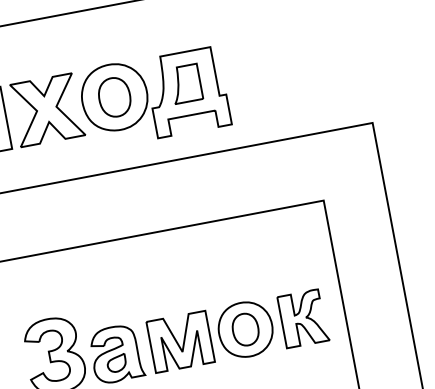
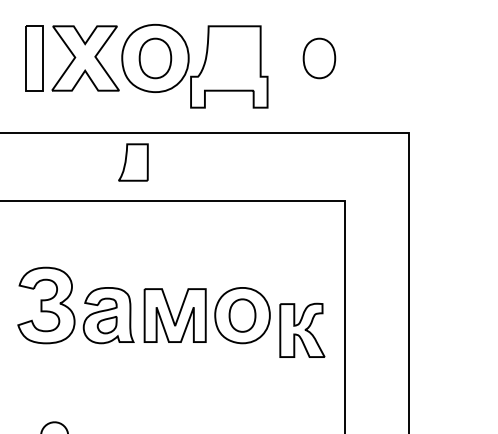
part: (273, 67) -> (319, 58), added
part: (186, 83) -> (133, 162), moved
part: (303, 317) -> (302, 329), moved

